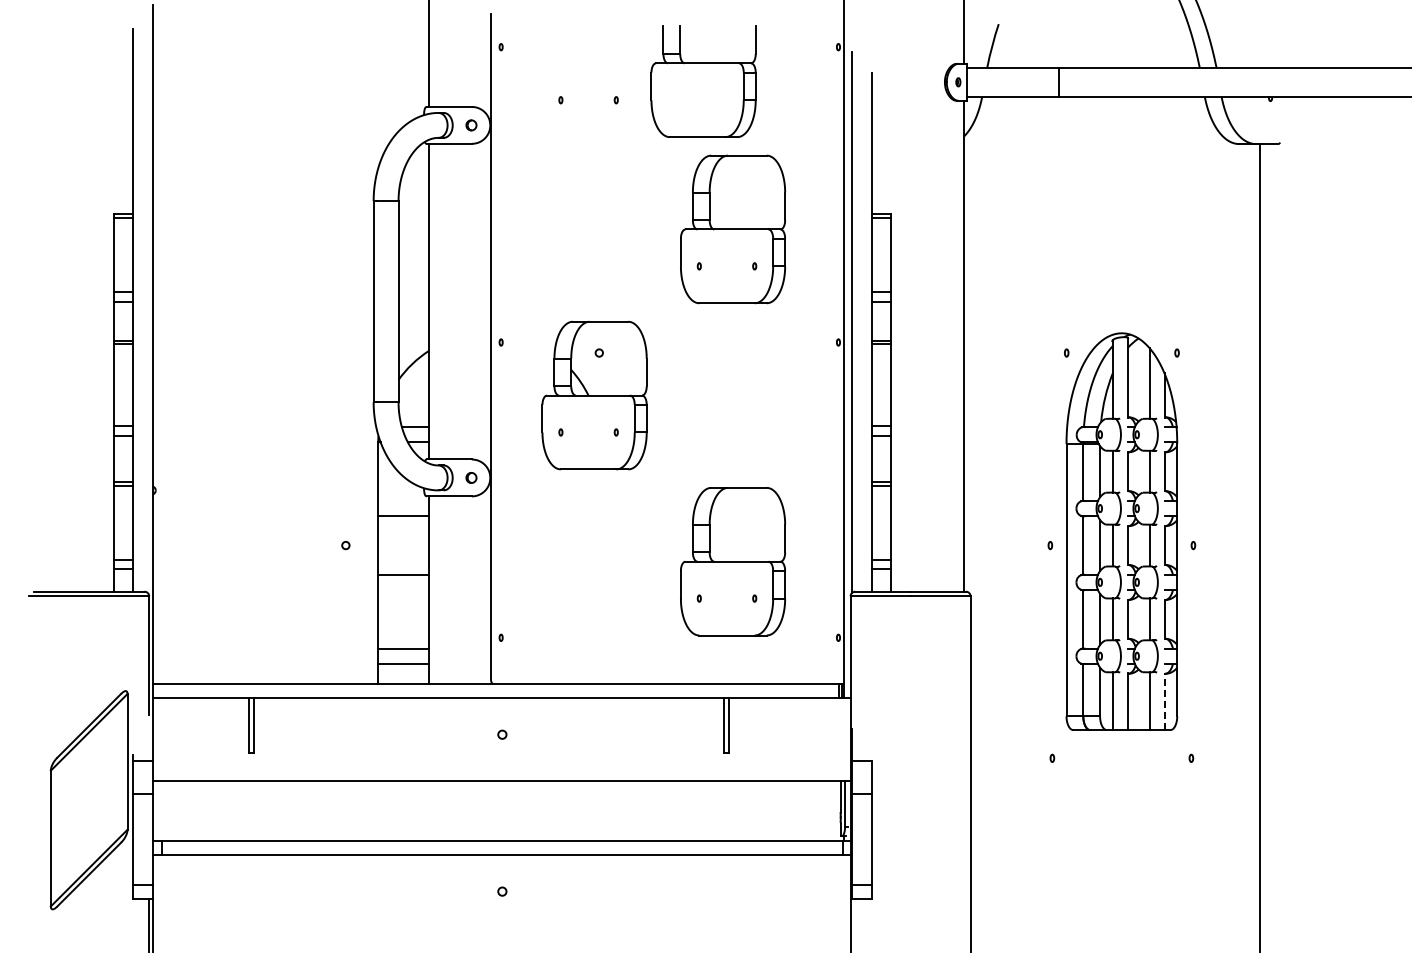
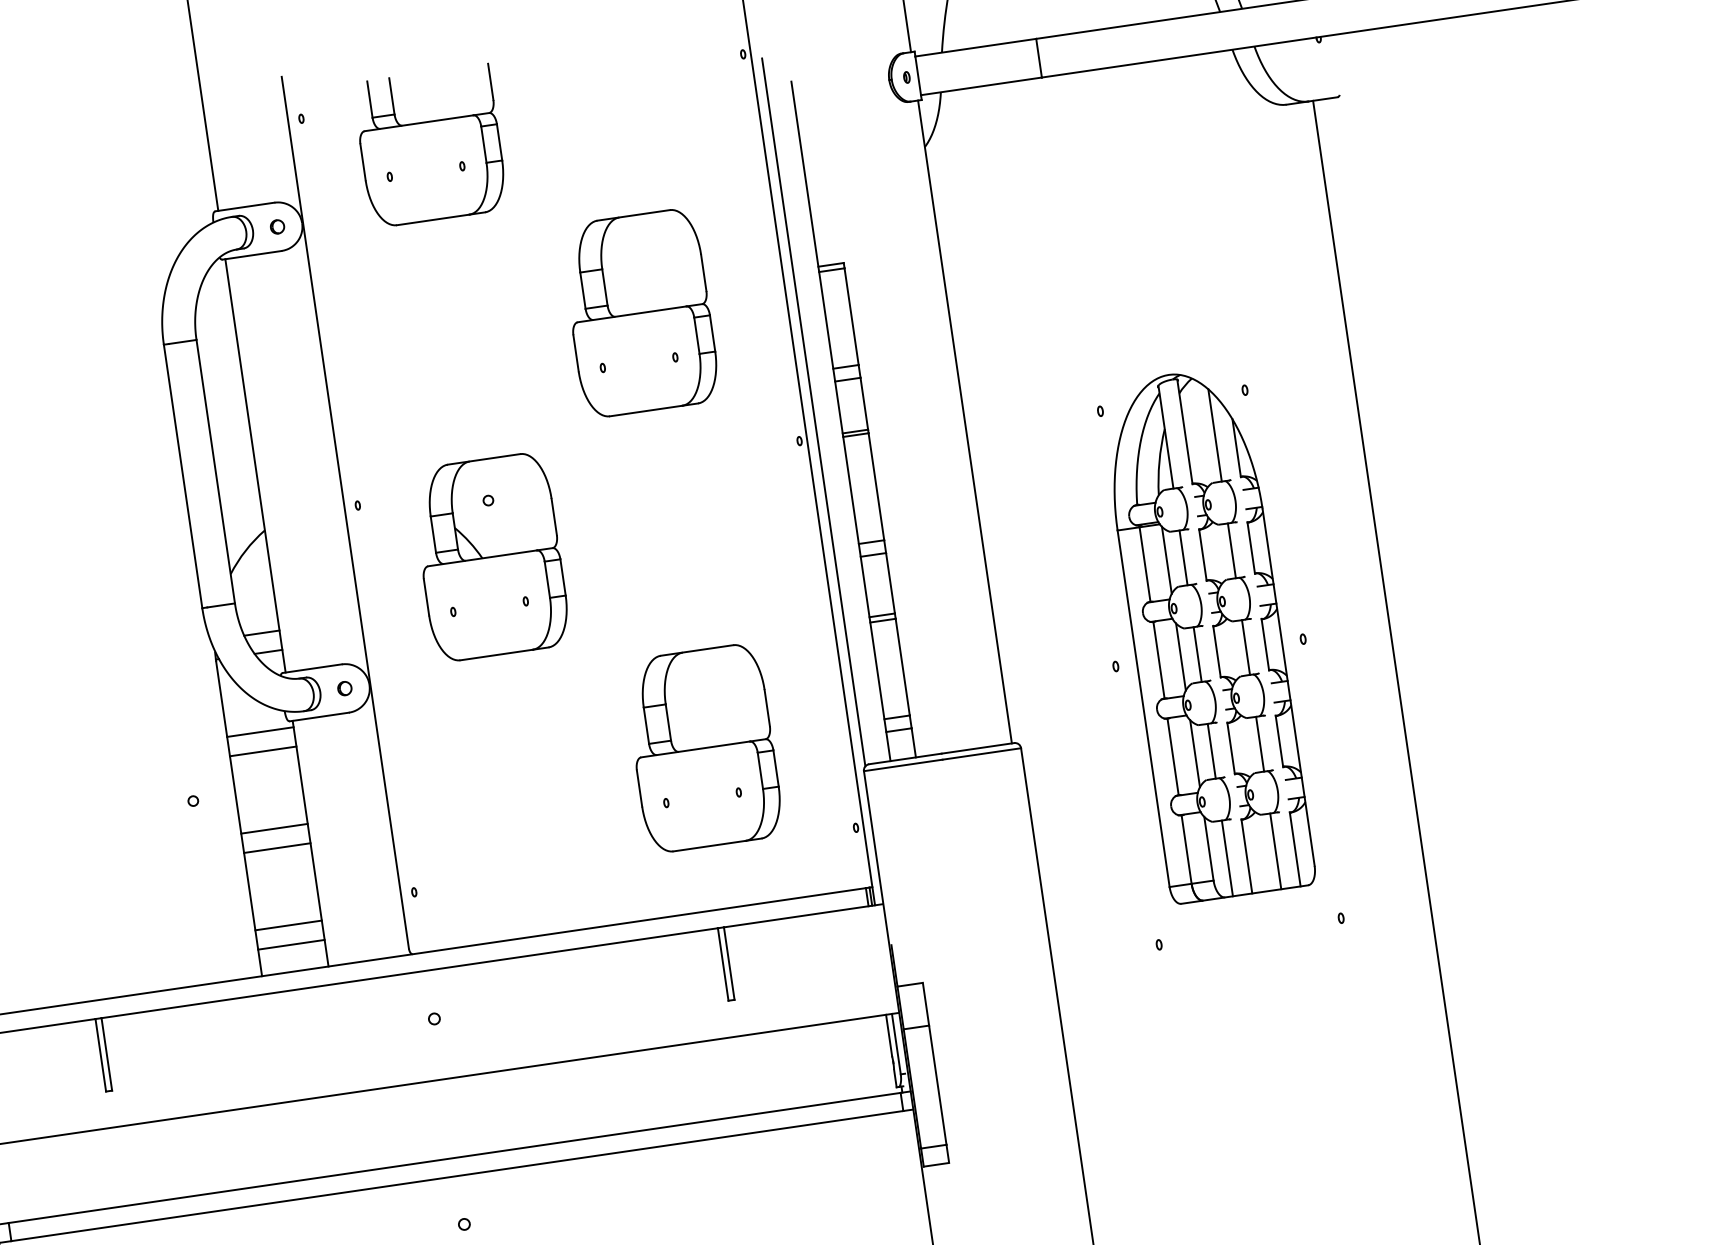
part: (703, 81) -> (430, 145), moved
line: (403, 501) -> (260, 732), added
line: (403, 589) -> (277, 847), added
line: (1164, 701) -> (1295, 848), dashed -> solid

